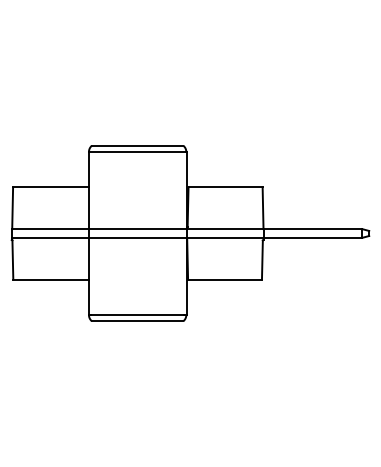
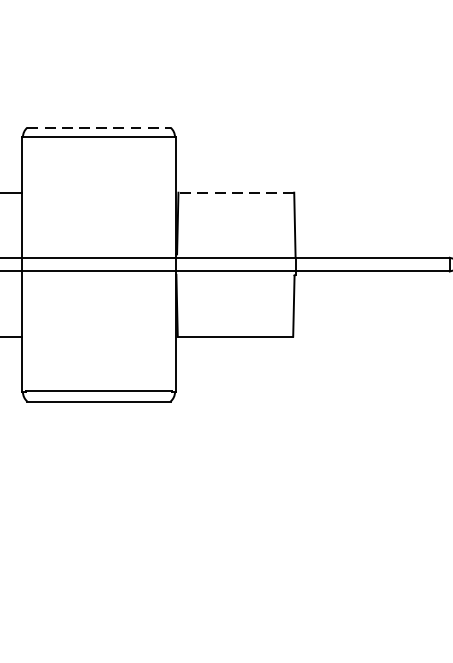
line: (137, 145) -> (98, 127), solid -> dashed
line: (225, 187) -> (236, 192), solid -> dashed

